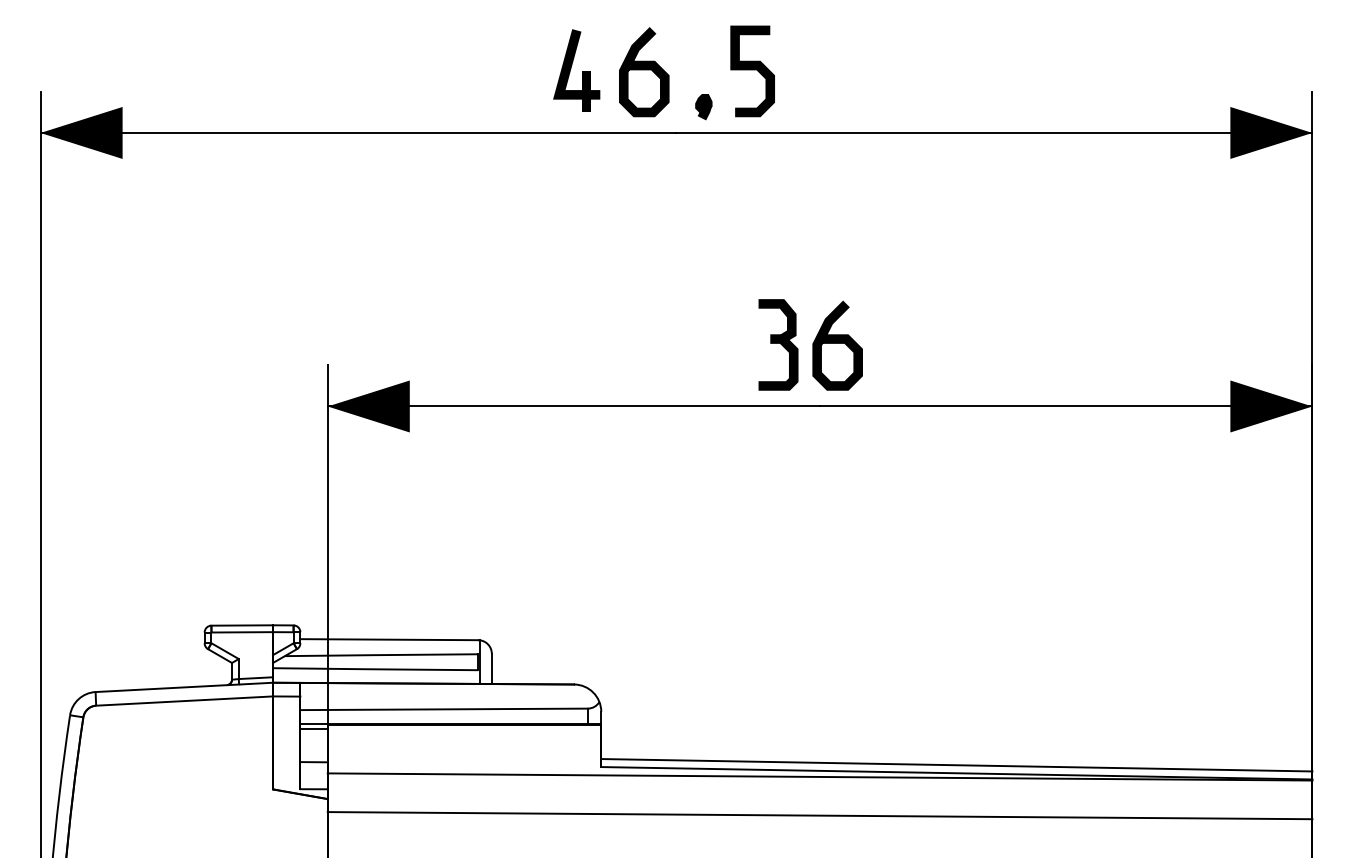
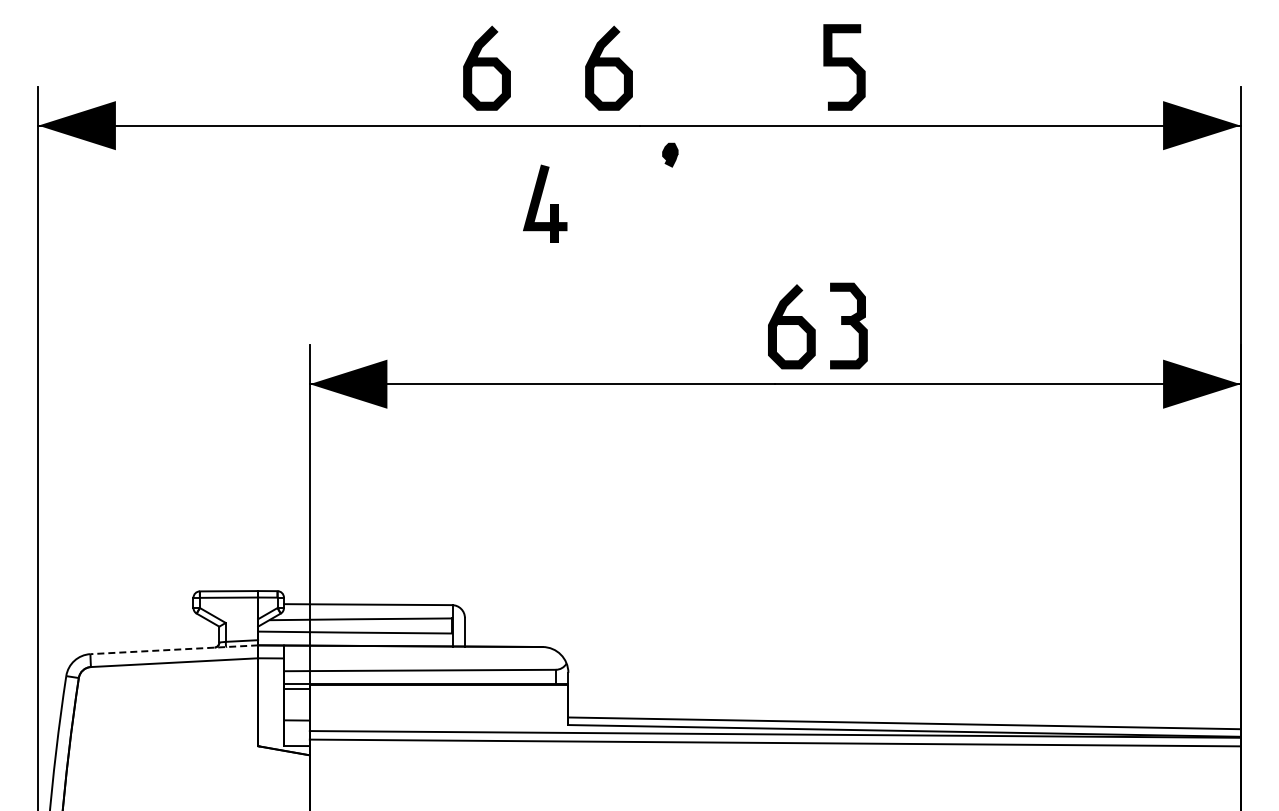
curve: (514, 70) -> (486, 66), added
part: (577, 70) -> (545, 203), moved
curve: (752, 70) -> (844, 66), moved
part: (704, 106) -> (670, 154), moved
part: (778, 344) -> (848, 325), moved
line: (184, 687) -> (174, 649), solid -> dashed
line: (819, 815) -> (774, 742), moved

